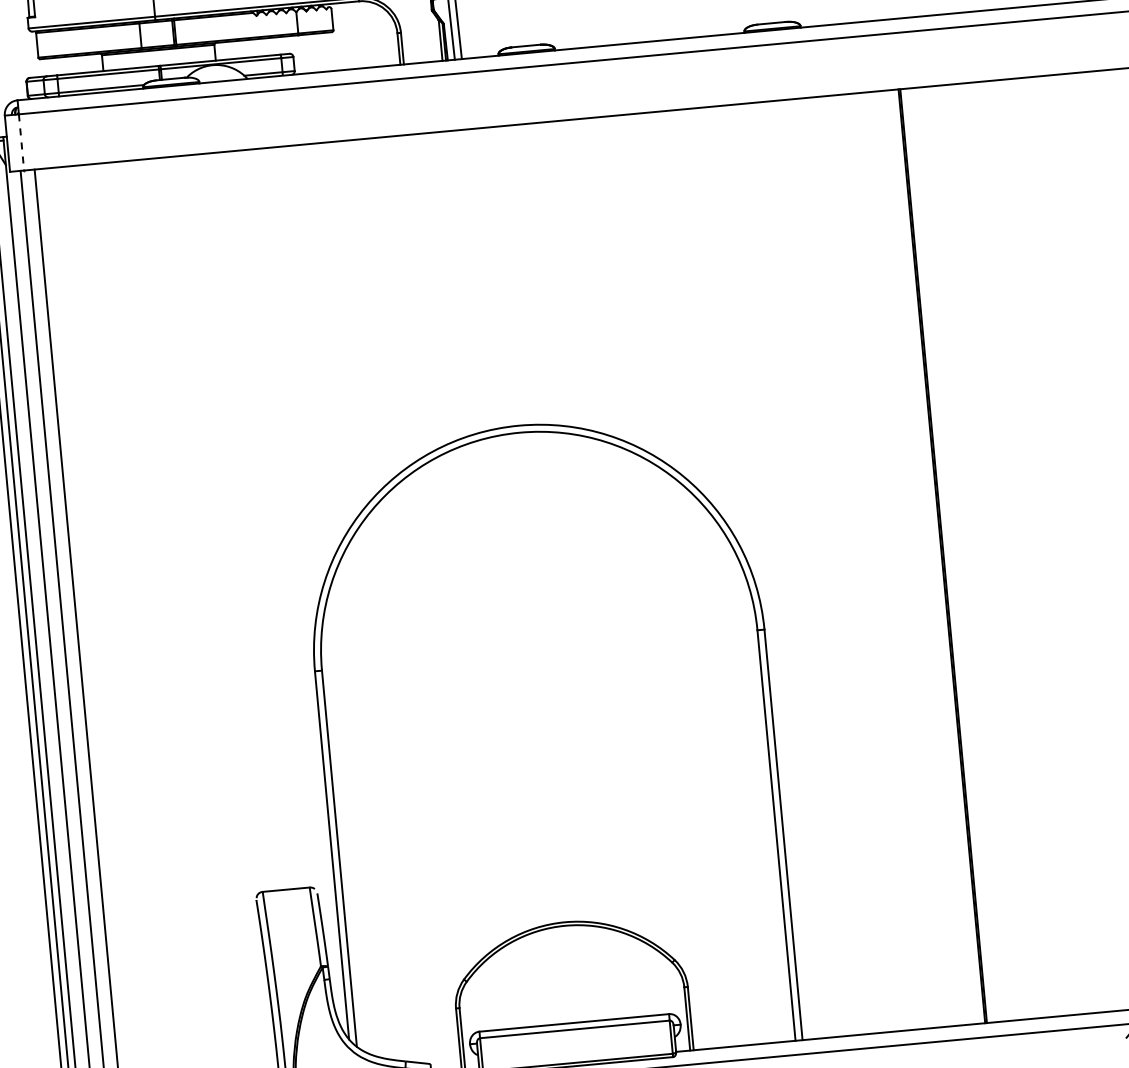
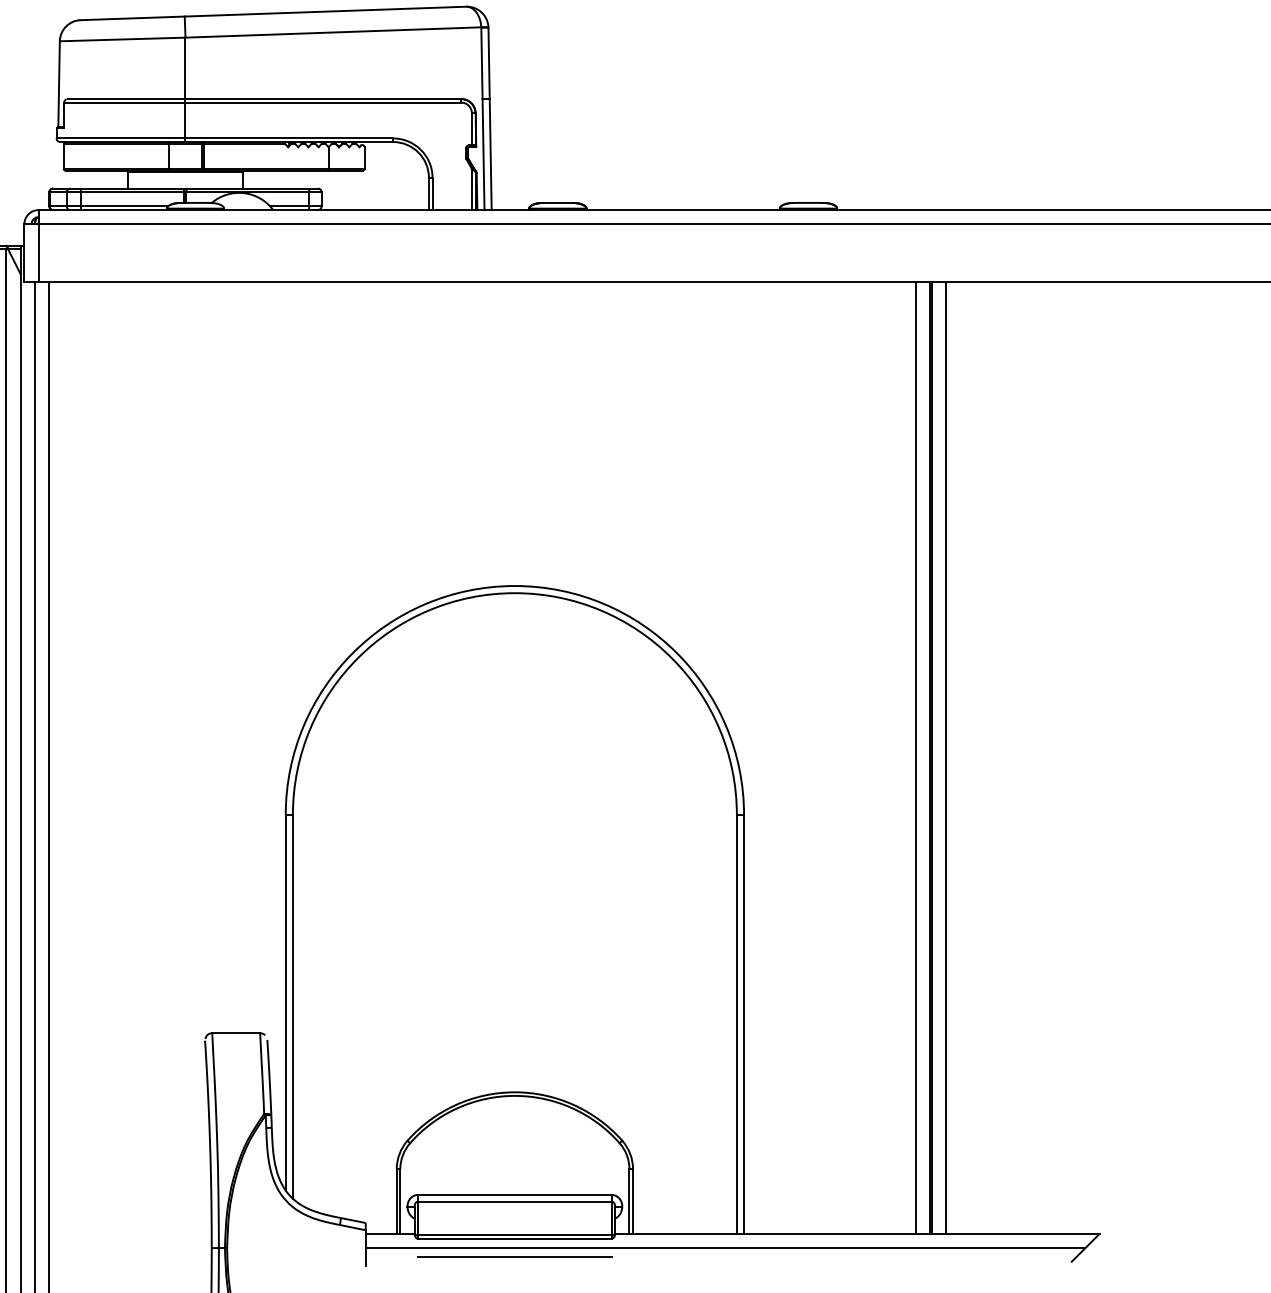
line: (21, 142) -> (38, 253), dashed -> solid
line: (957, 554) -> (946, 757), added
line: (927, 557) -> (915, 757), added

